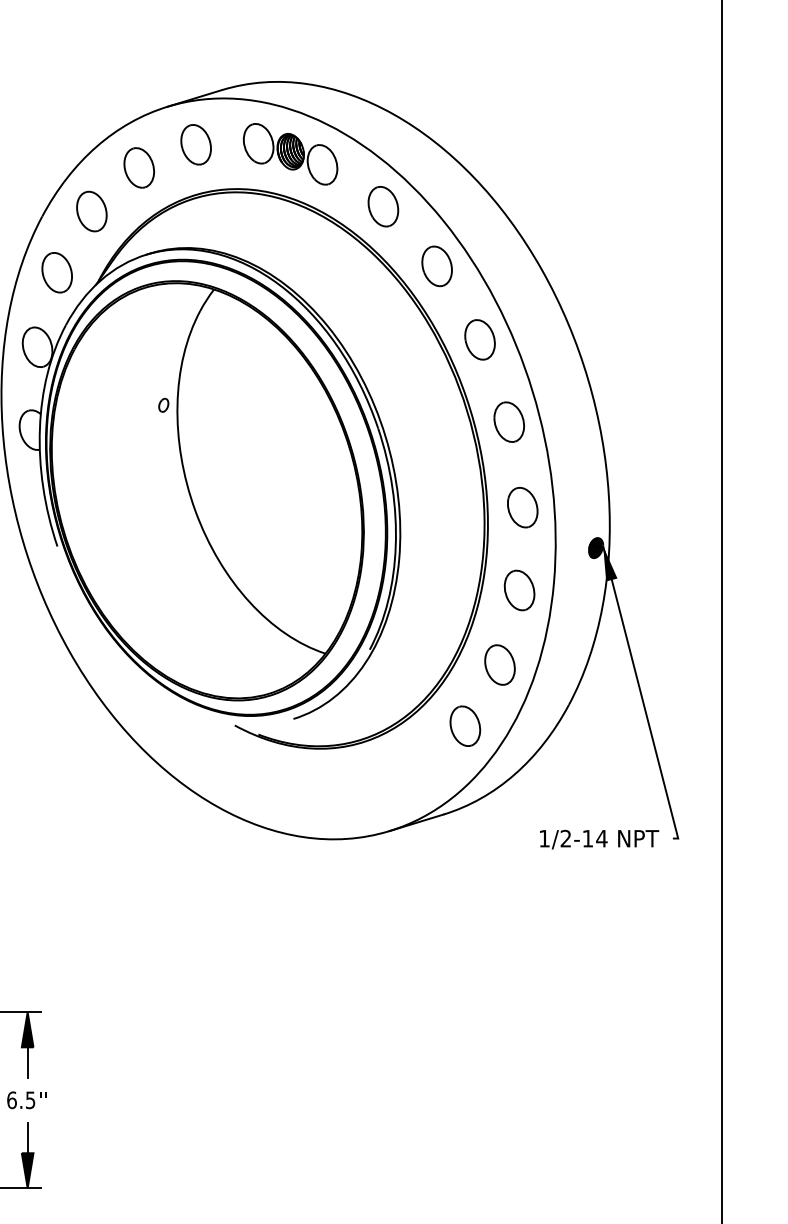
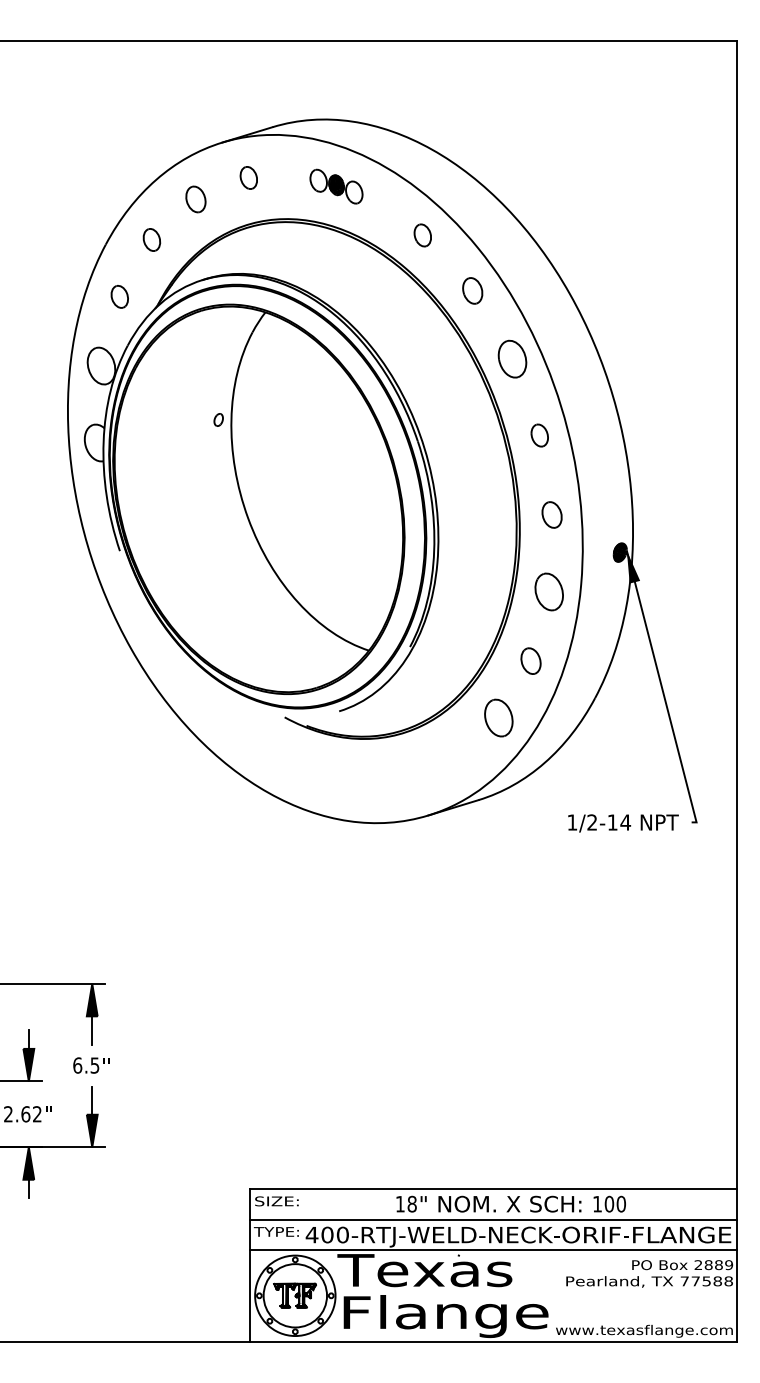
part: (195, 144) -> (248, 177), size x0.6
part: (290, 153) -> (336, 186), size x0.6
part: (138, 167) -> (195, 199), size x0.7
part: (383, 206) -> (422, 235), size x0.6
part: (91, 211) -> (151, 239), size x0.6
part: (436, 265) -> (472, 290), size x0.7
part: (56, 272) -> (119, 296), size x0.6
part: (509, 422) -> (539, 435), size x0.6
part: (522, 507) -> (551, 514), size x0.7
part: (499, 664) -> (530, 660), size x0.7

